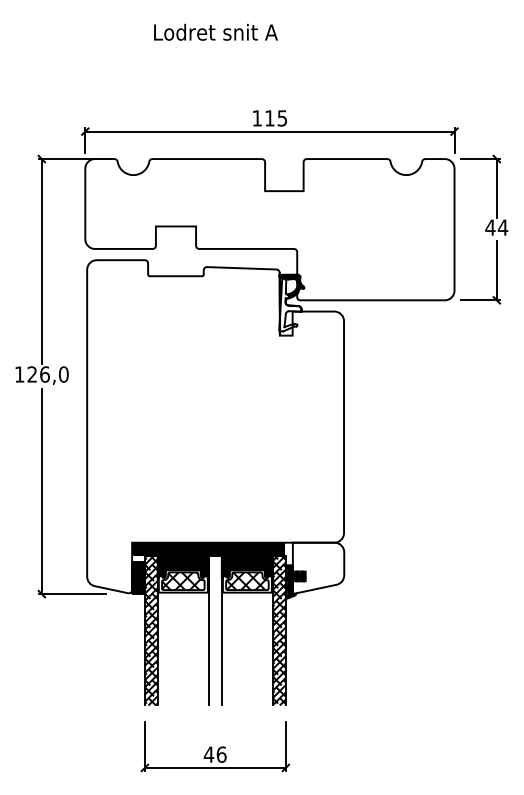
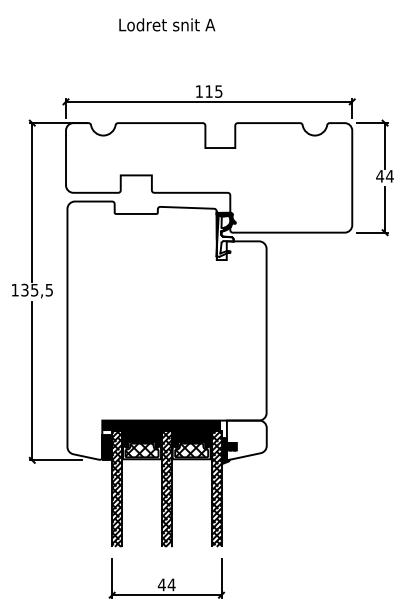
text: (47, 374) -> (36, 290), 126,0 -> 135,5
hatch: (214, 630) -> (166, 488), added
text: (221, 754) -> (171, 584), 46 -> 44

